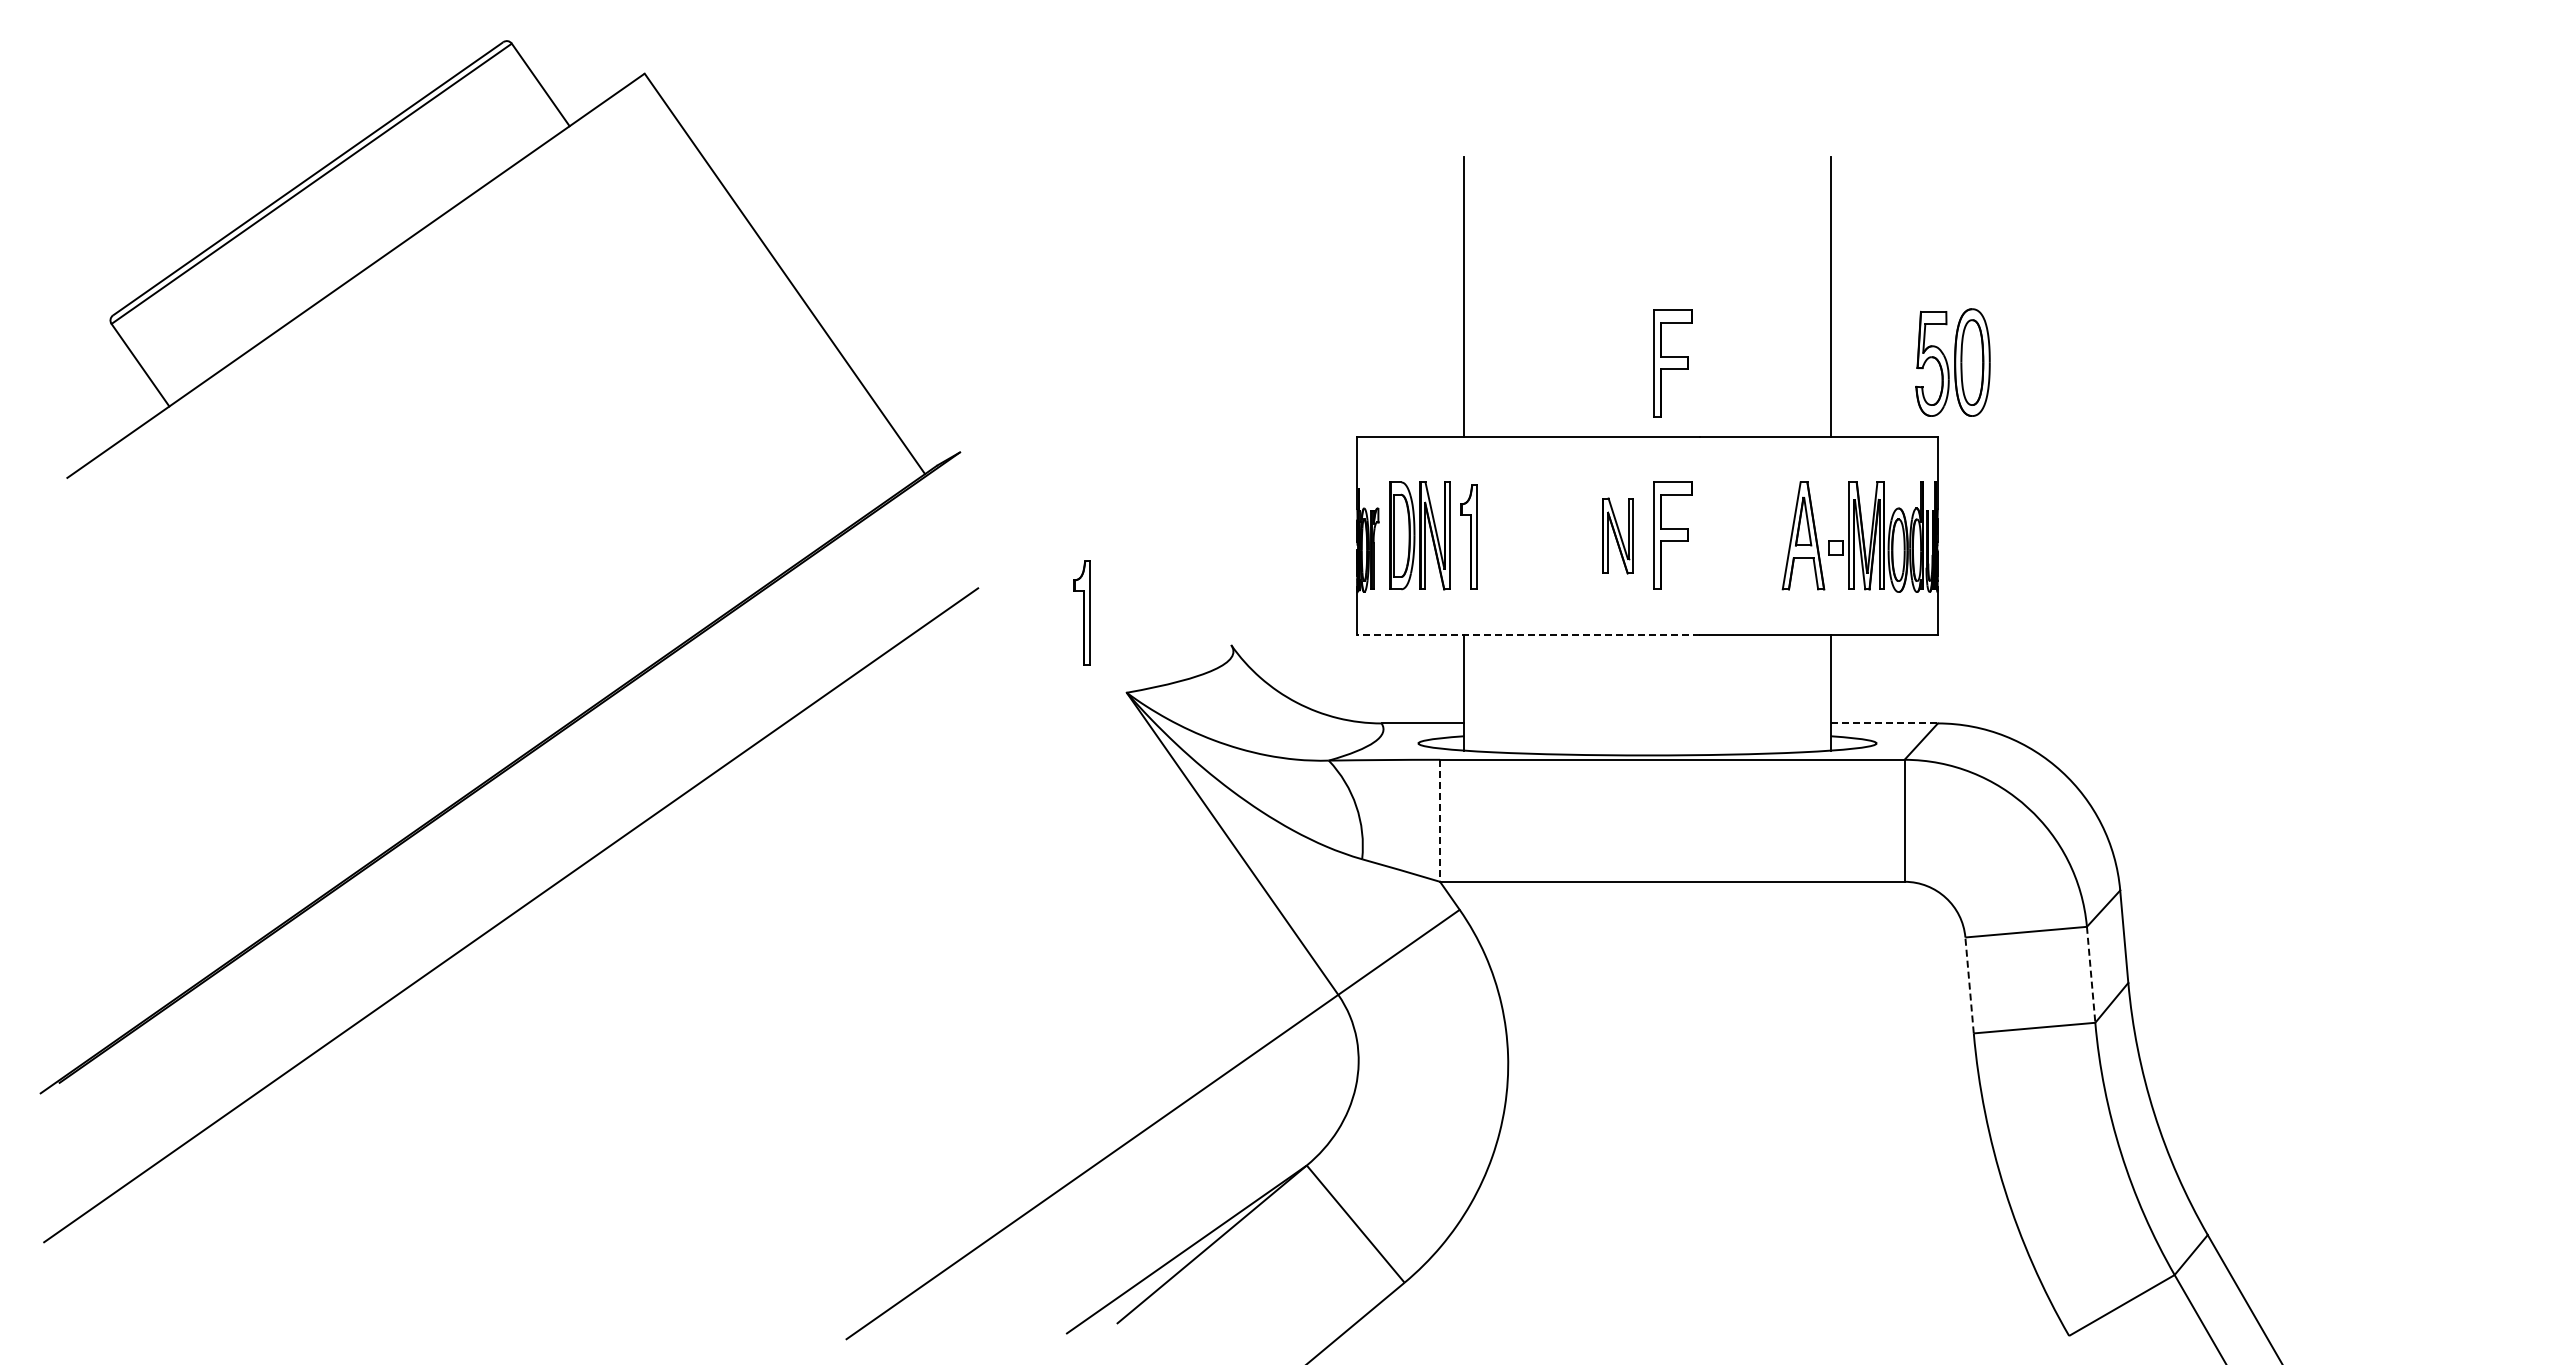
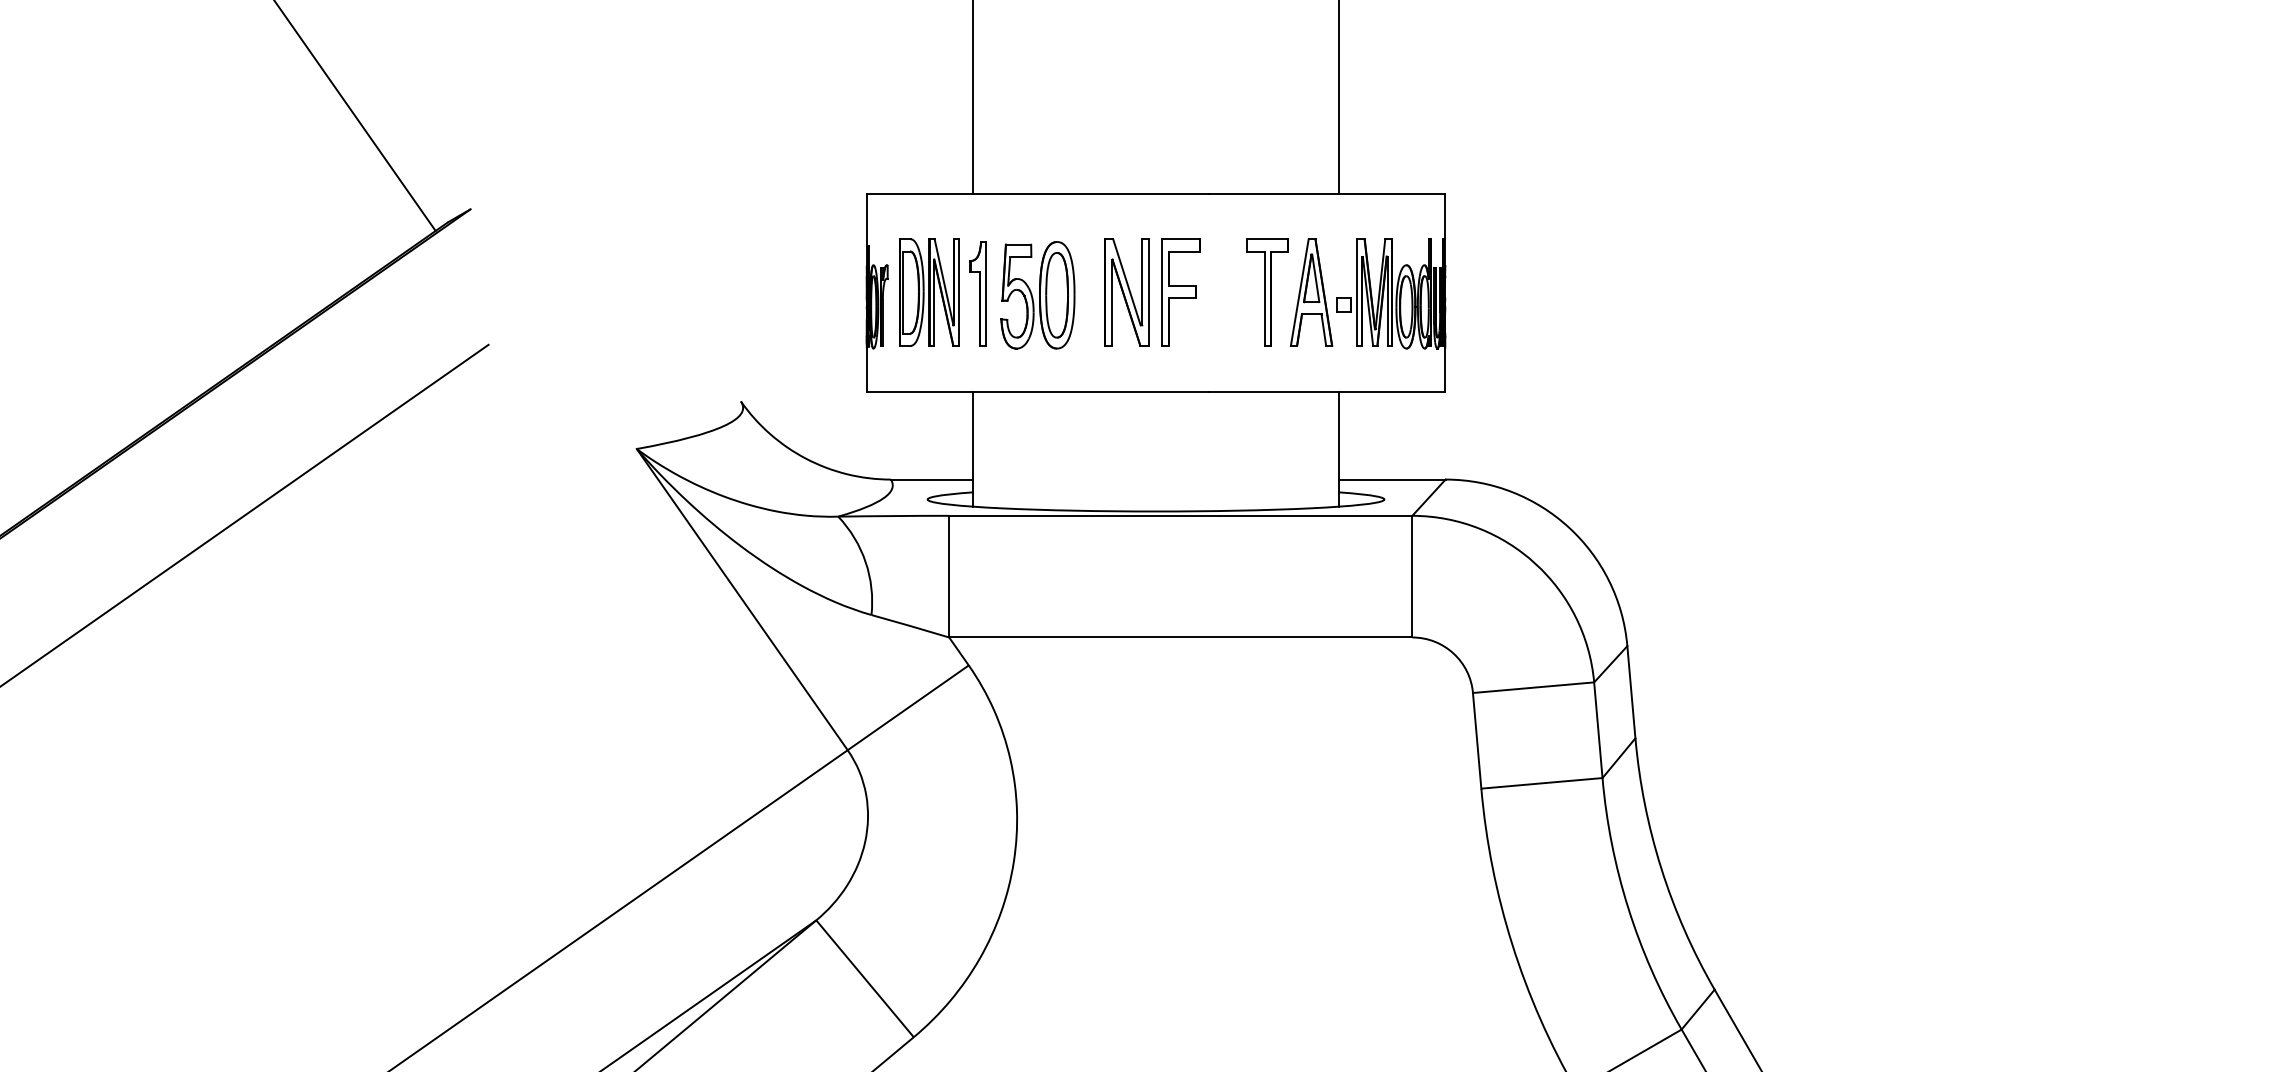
part: (1952, 362) -> (1037, 295), moved
part: (1672, 363) -> (1180, 120), removed
part: (1617, 535) -> (1126, 292), size x1.43
part: (1759, 535) -> (1267, 292), added
part: (1081, 612) -> (591, 368), removed
line: (1528, 635) -> (1037, 391), dashed -> solid
line: (1884, 723) -> (1392, 479), dashed -> solid
line: (1440, 821) -> (949, 577), dashed -> solid
line: (2091, 975) -> (1598, 730), dashed -> solid
line: (1969, 984) -> (1477, 739), dashed -> solid

